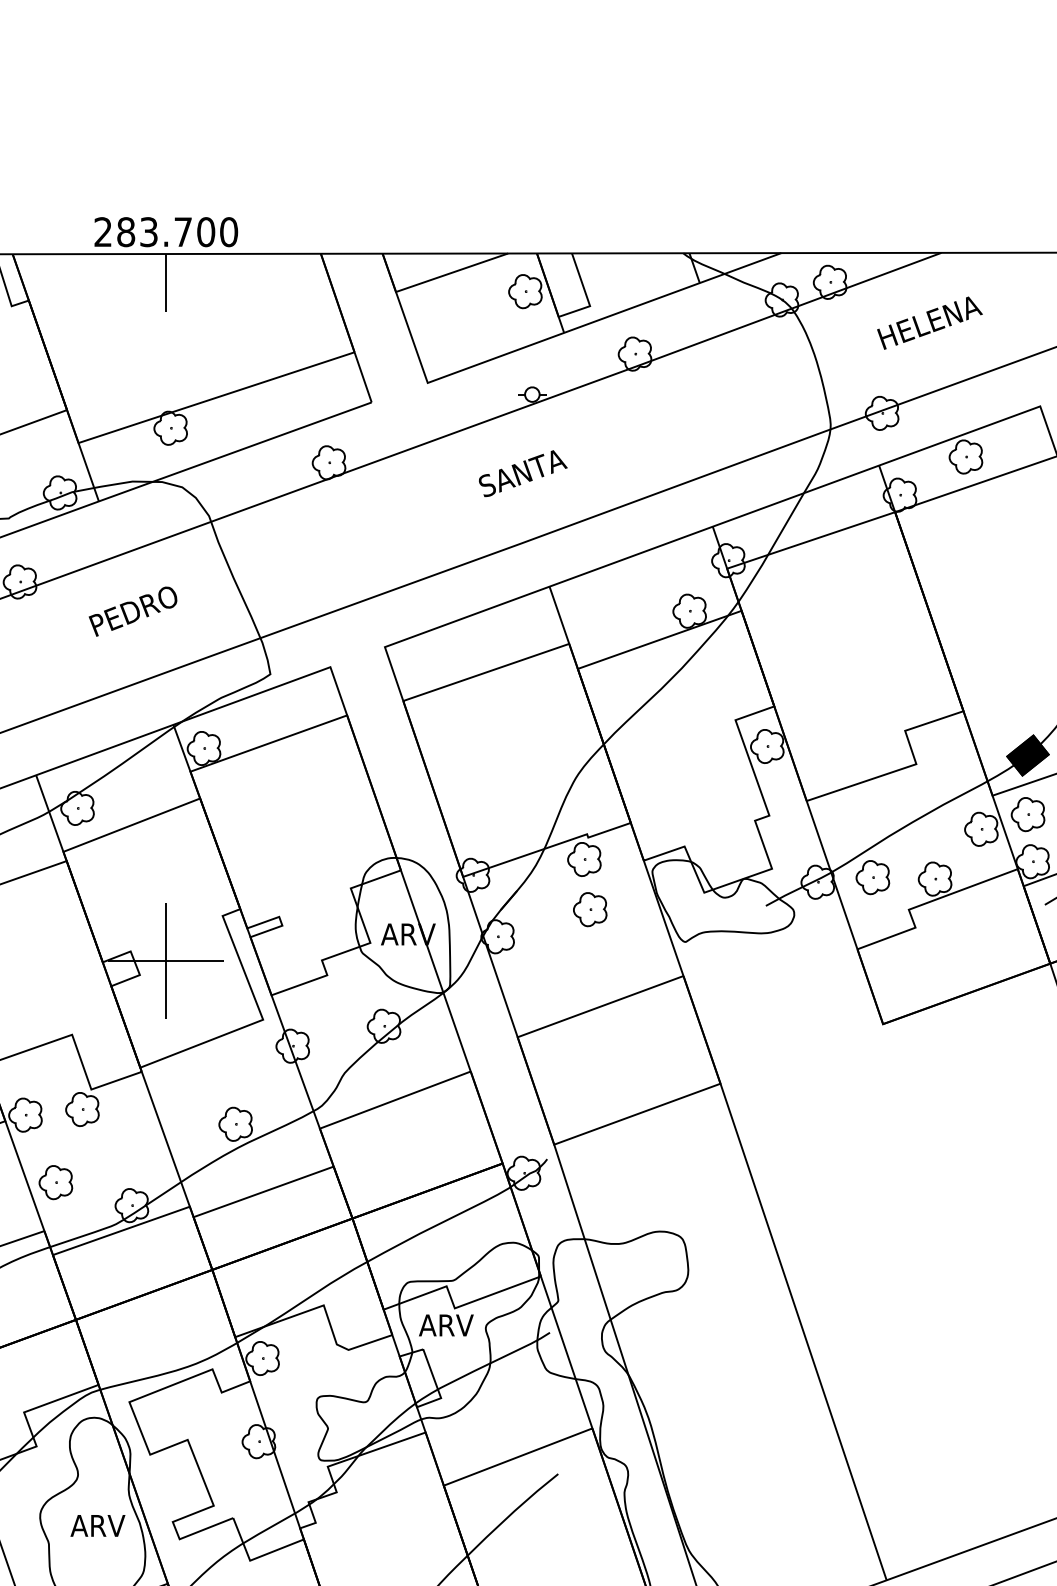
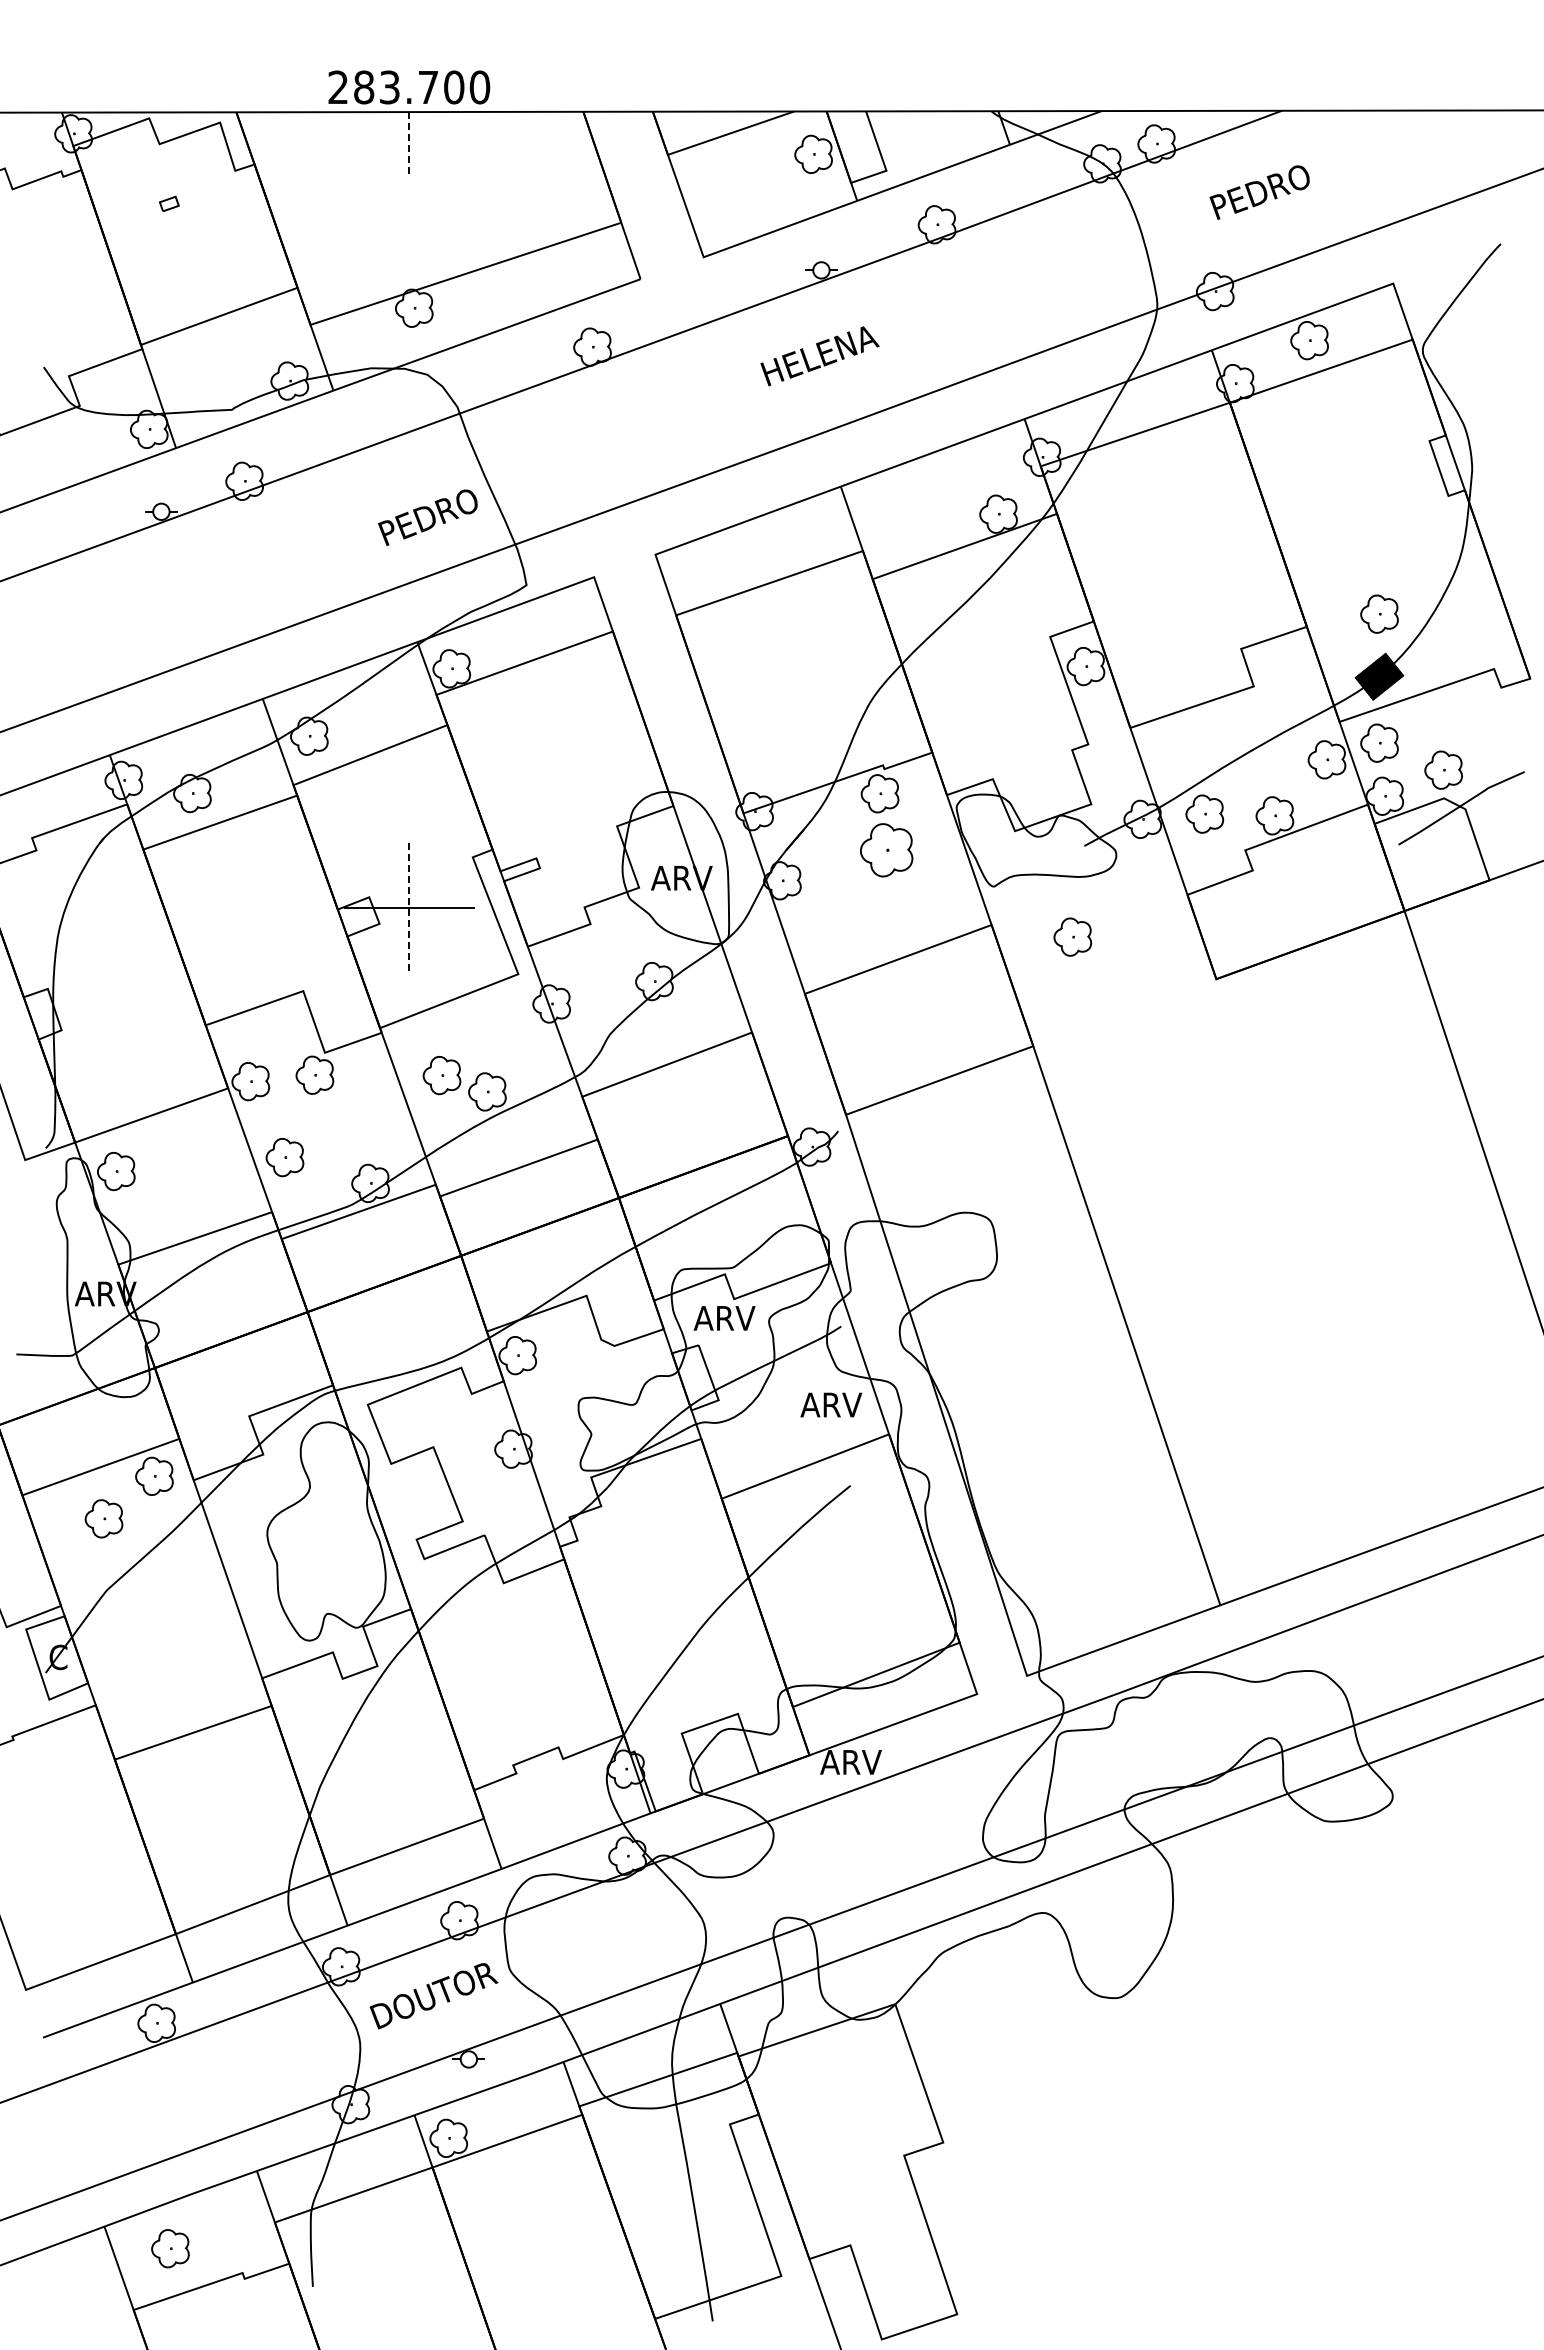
line: (166, 282) -> (409, 144), solid -> dashed
text: (931, 321) -> (1270, 187), HELENA -> PEDRO
text: (530, 471) -> (819, 356), SANTA -> HELENA
text: (132, 611) -> (427, 517), moved
part: (1028, 699) -> (1379, 613), added
part: (590, 908) -> (886, 849), size x1.4
line: (166, 961) -> (409, 908), solid -> dashed
part: (755, 986) -> (1072, 936), added
part: (194, 1109) -> (441, 1075), added
text: (98, 1525) -> (831, 1404), moved

